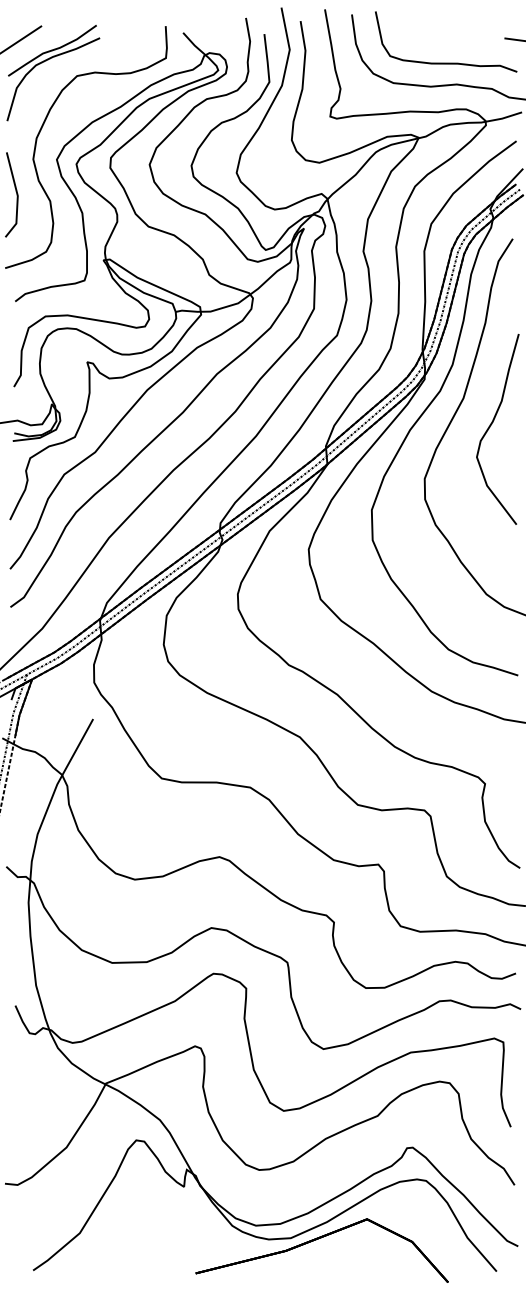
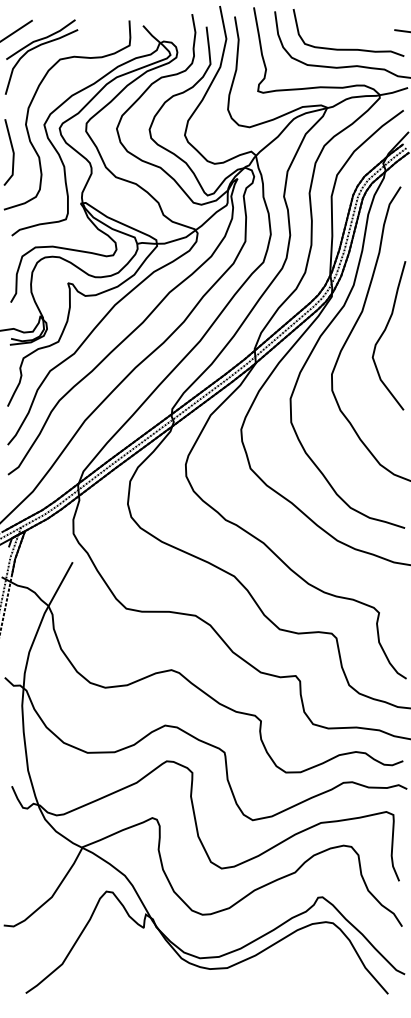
part: (316, 1240) -> (247, 969), removed

